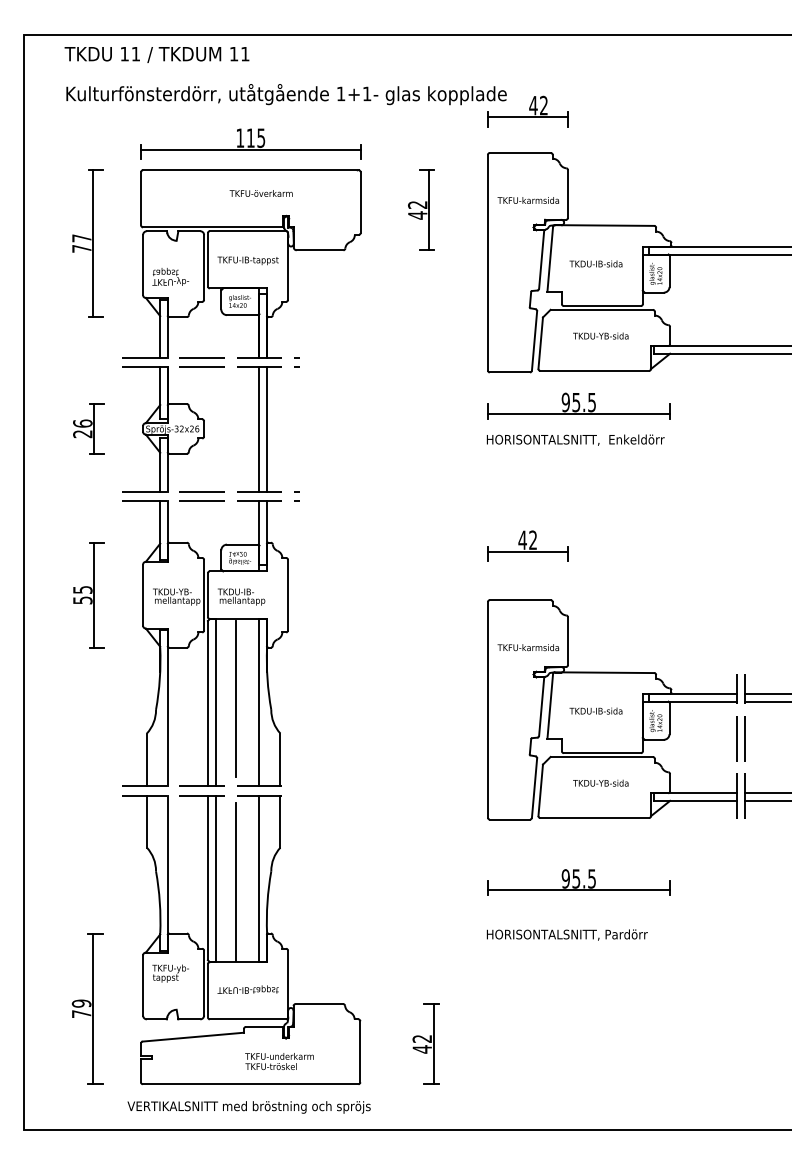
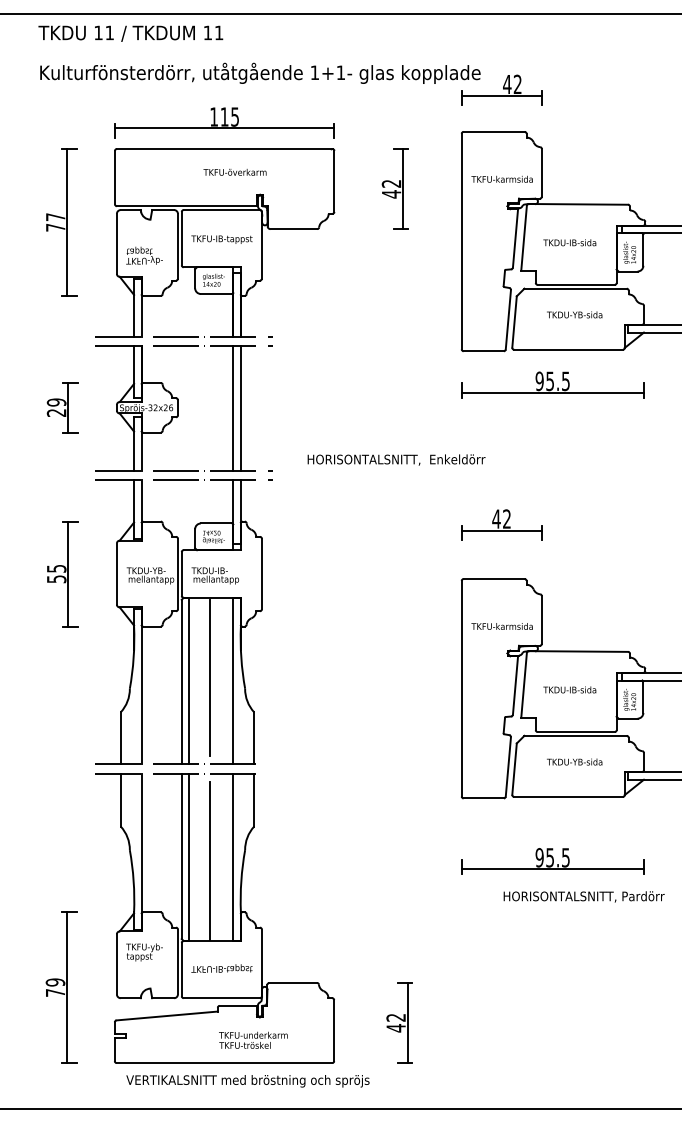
text: (82, 423) -> (56, 402), 26 -> 29
text: (575, 439) -> (396, 459), moved
text: (566, 934) -> (583, 896), moved
text: (248, 1107) -> (247, 1081), moved

